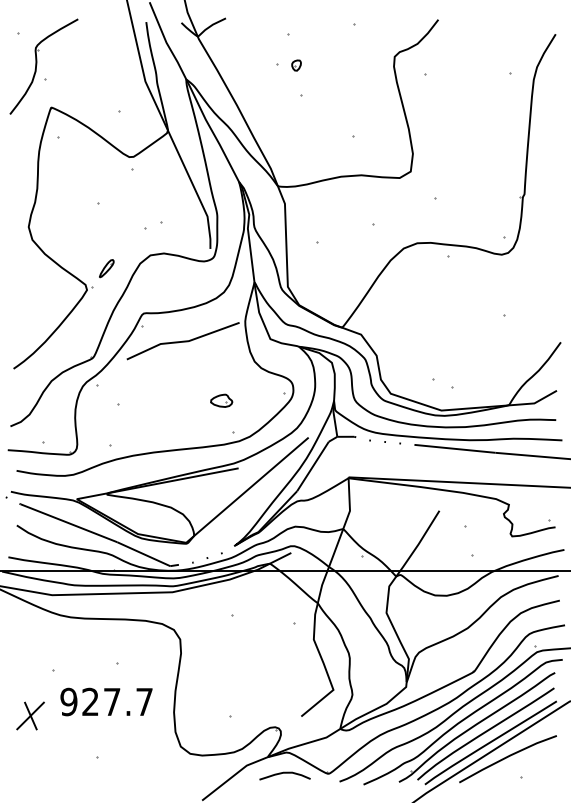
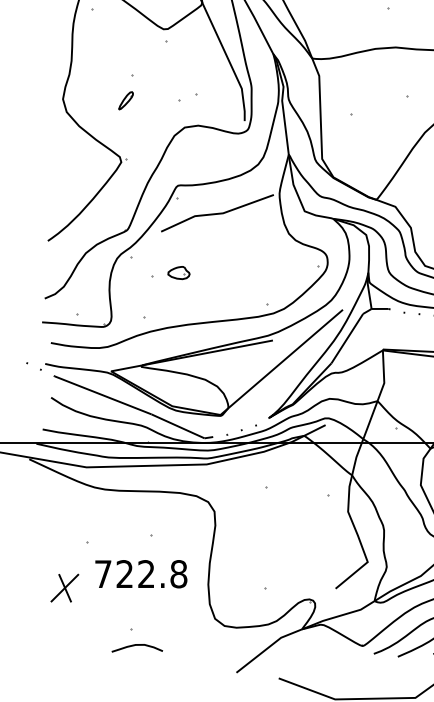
part: (106, 268) -> (125, 100), moved
part: (221, 400) -> (178, 272), moved
text: (106, 701) -> (140, 573), 927.7 -> 722.8
curve: (284, 773) -> (136, 645), moved

